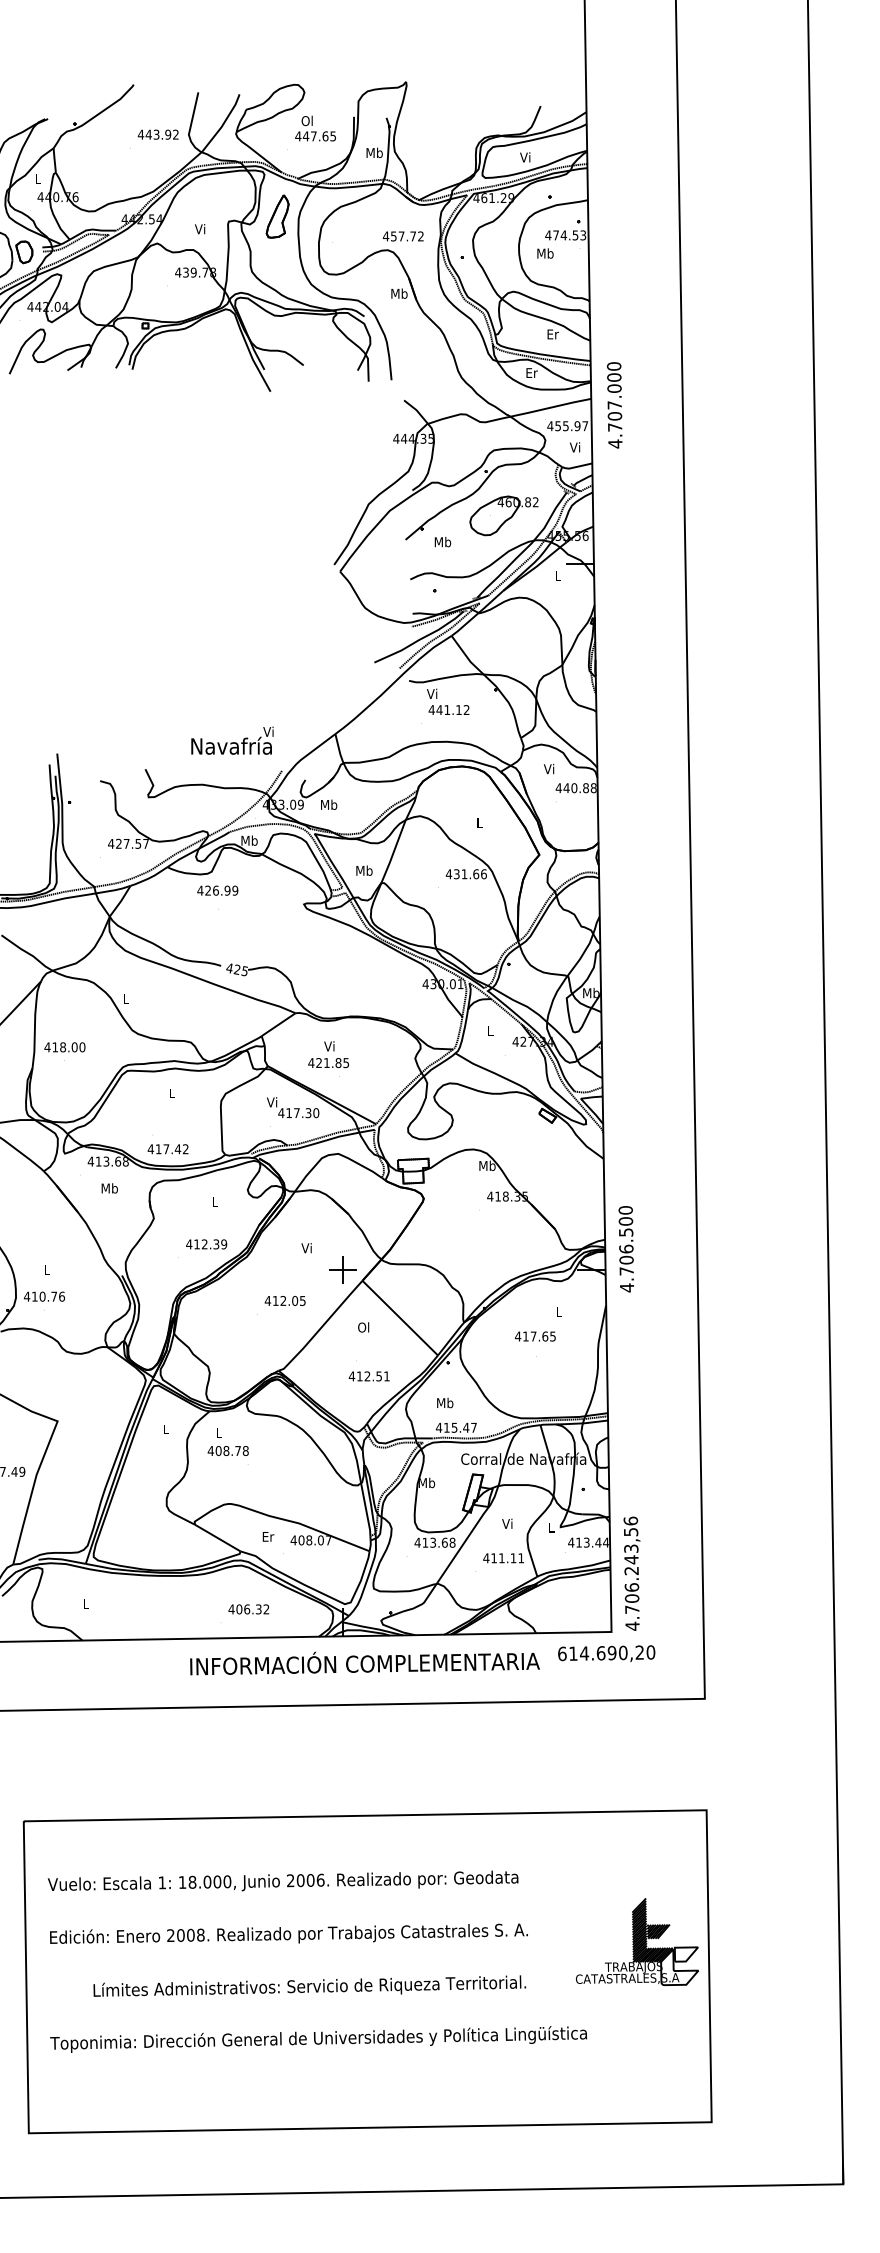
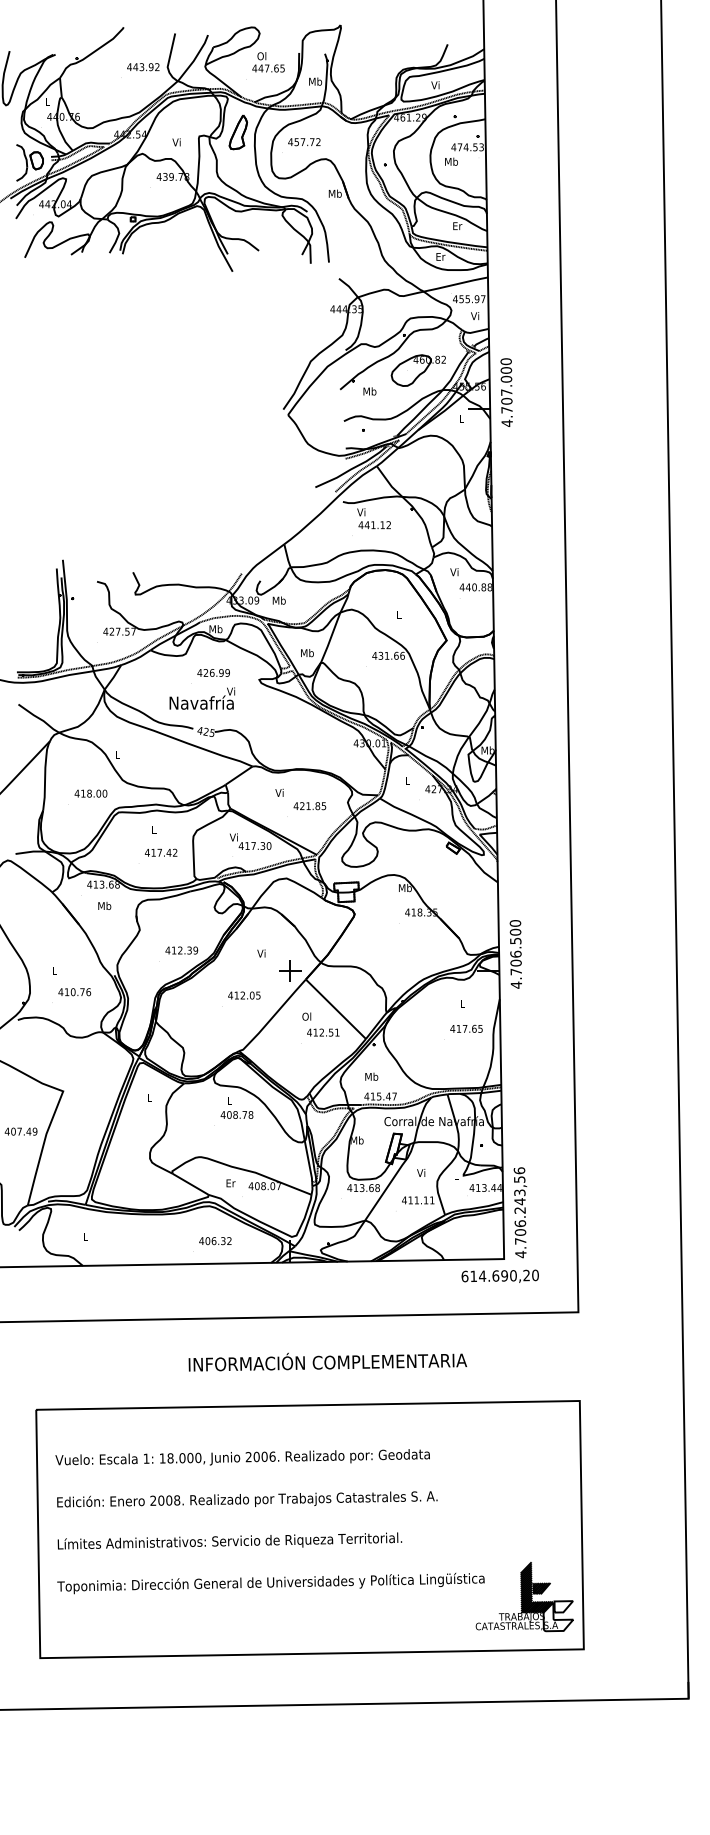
text: (403, 236) -> (304, 142), moved
text: (614, 405) -> (506, 392), moved
text: (232, 740) -> (202, 698), moved
text: (217, 890) -> (213, 672), moved
text: (64, 1047) -> (90, 793), moved
text: (328, 1063) -> (309, 806), moved
text: (168, 1148) -> (161, 852), moved
text: (44, 1297) -> (74, 992), moved
text: (535, 1336) -> (466, 1028), moved
text: (369, 1376) -> (323, 1032), moved
text: (227, 1441) -> (236, 1107), moved
text: (364, 1662) -> (327, 1361), moved
part: (637, 1942) -> (524, 1597), moved
text: (309, 1985) -> (229, 1540), moved

